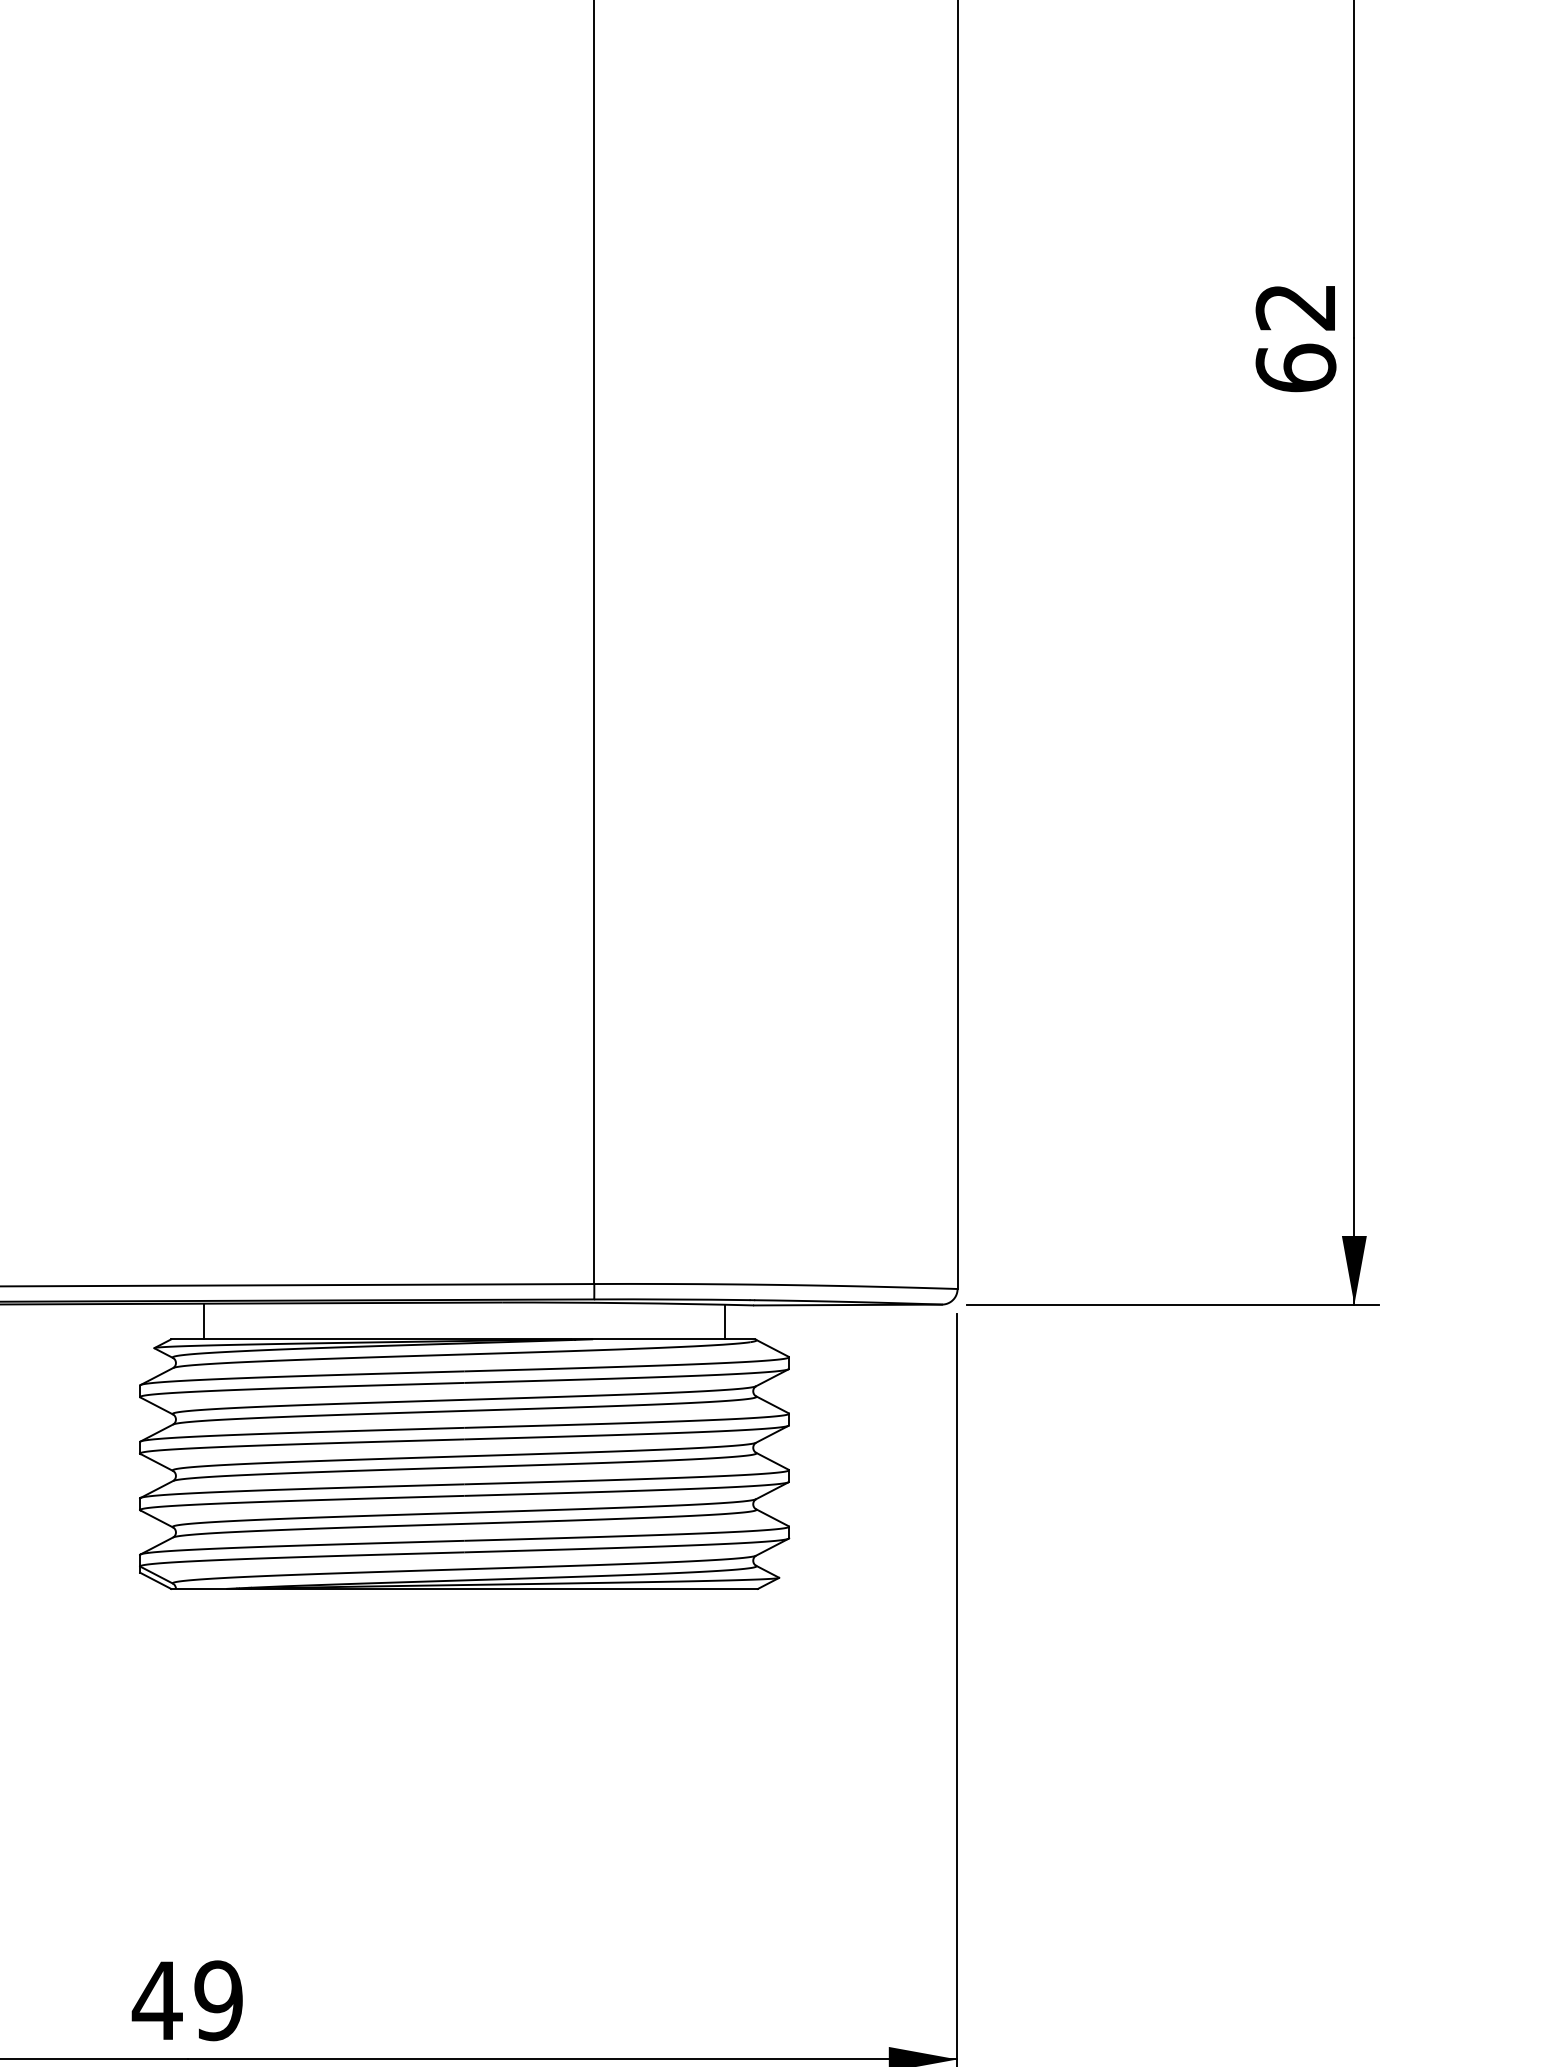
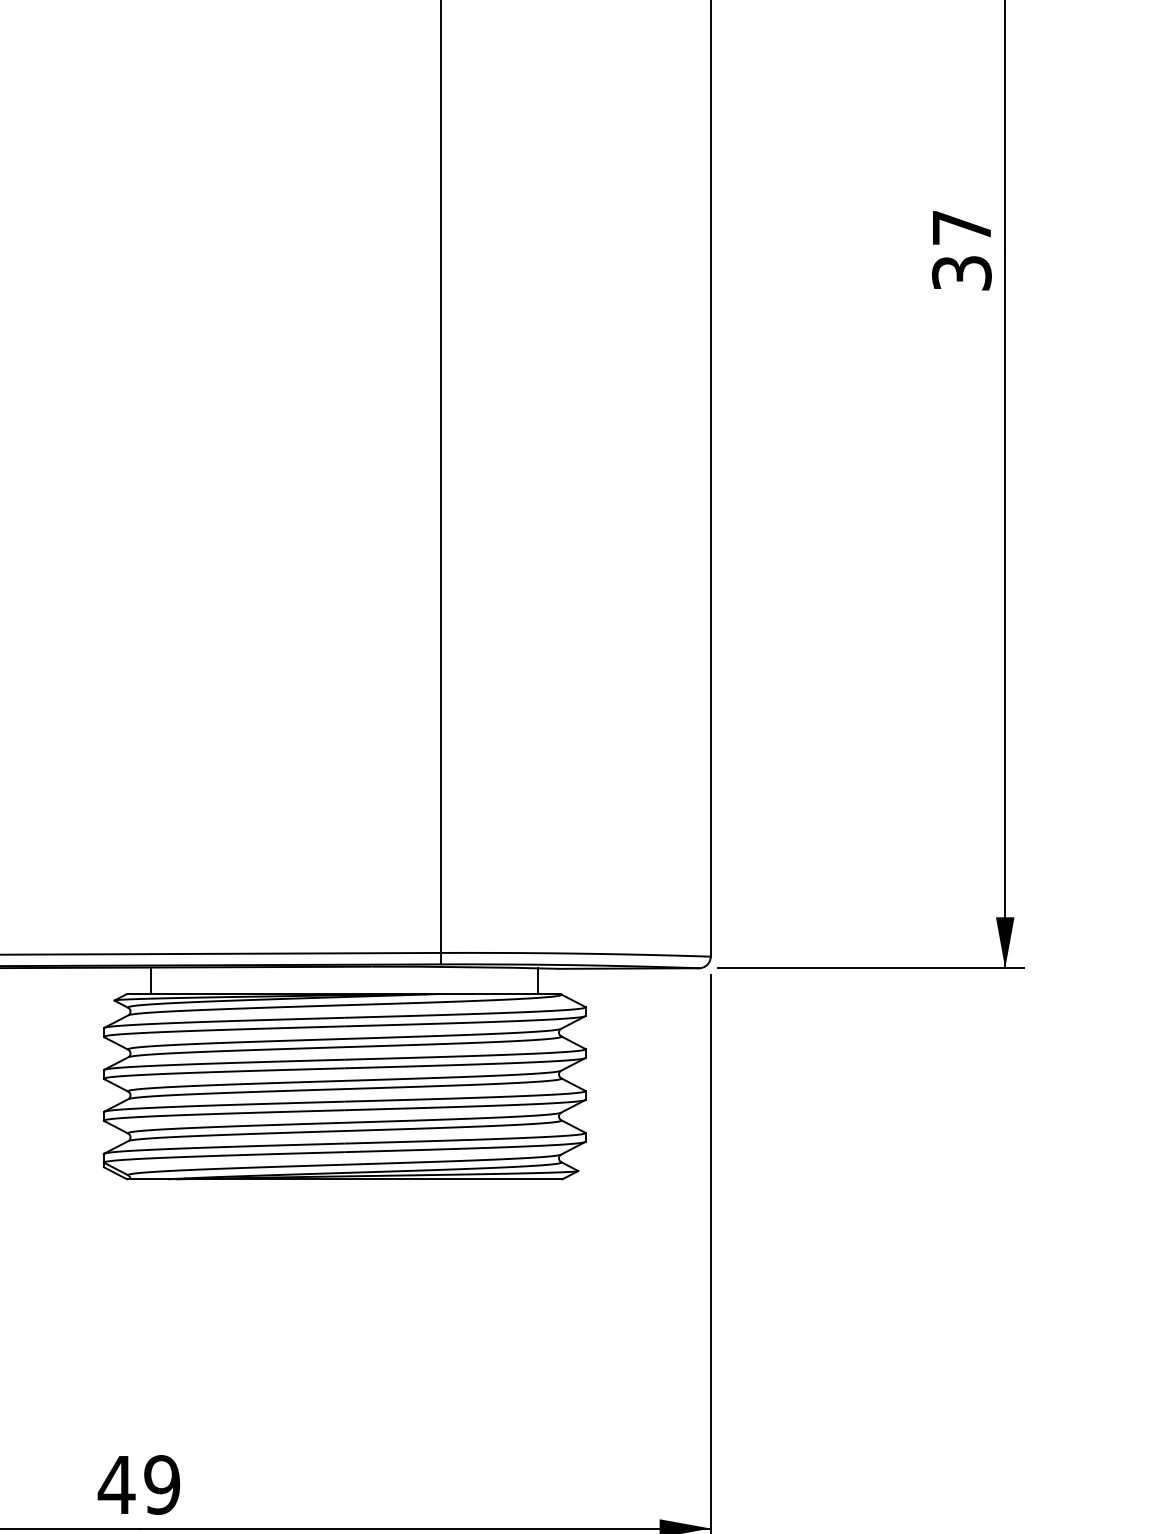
text: (1295, 337) -> (961, 250), 62 -> 37

